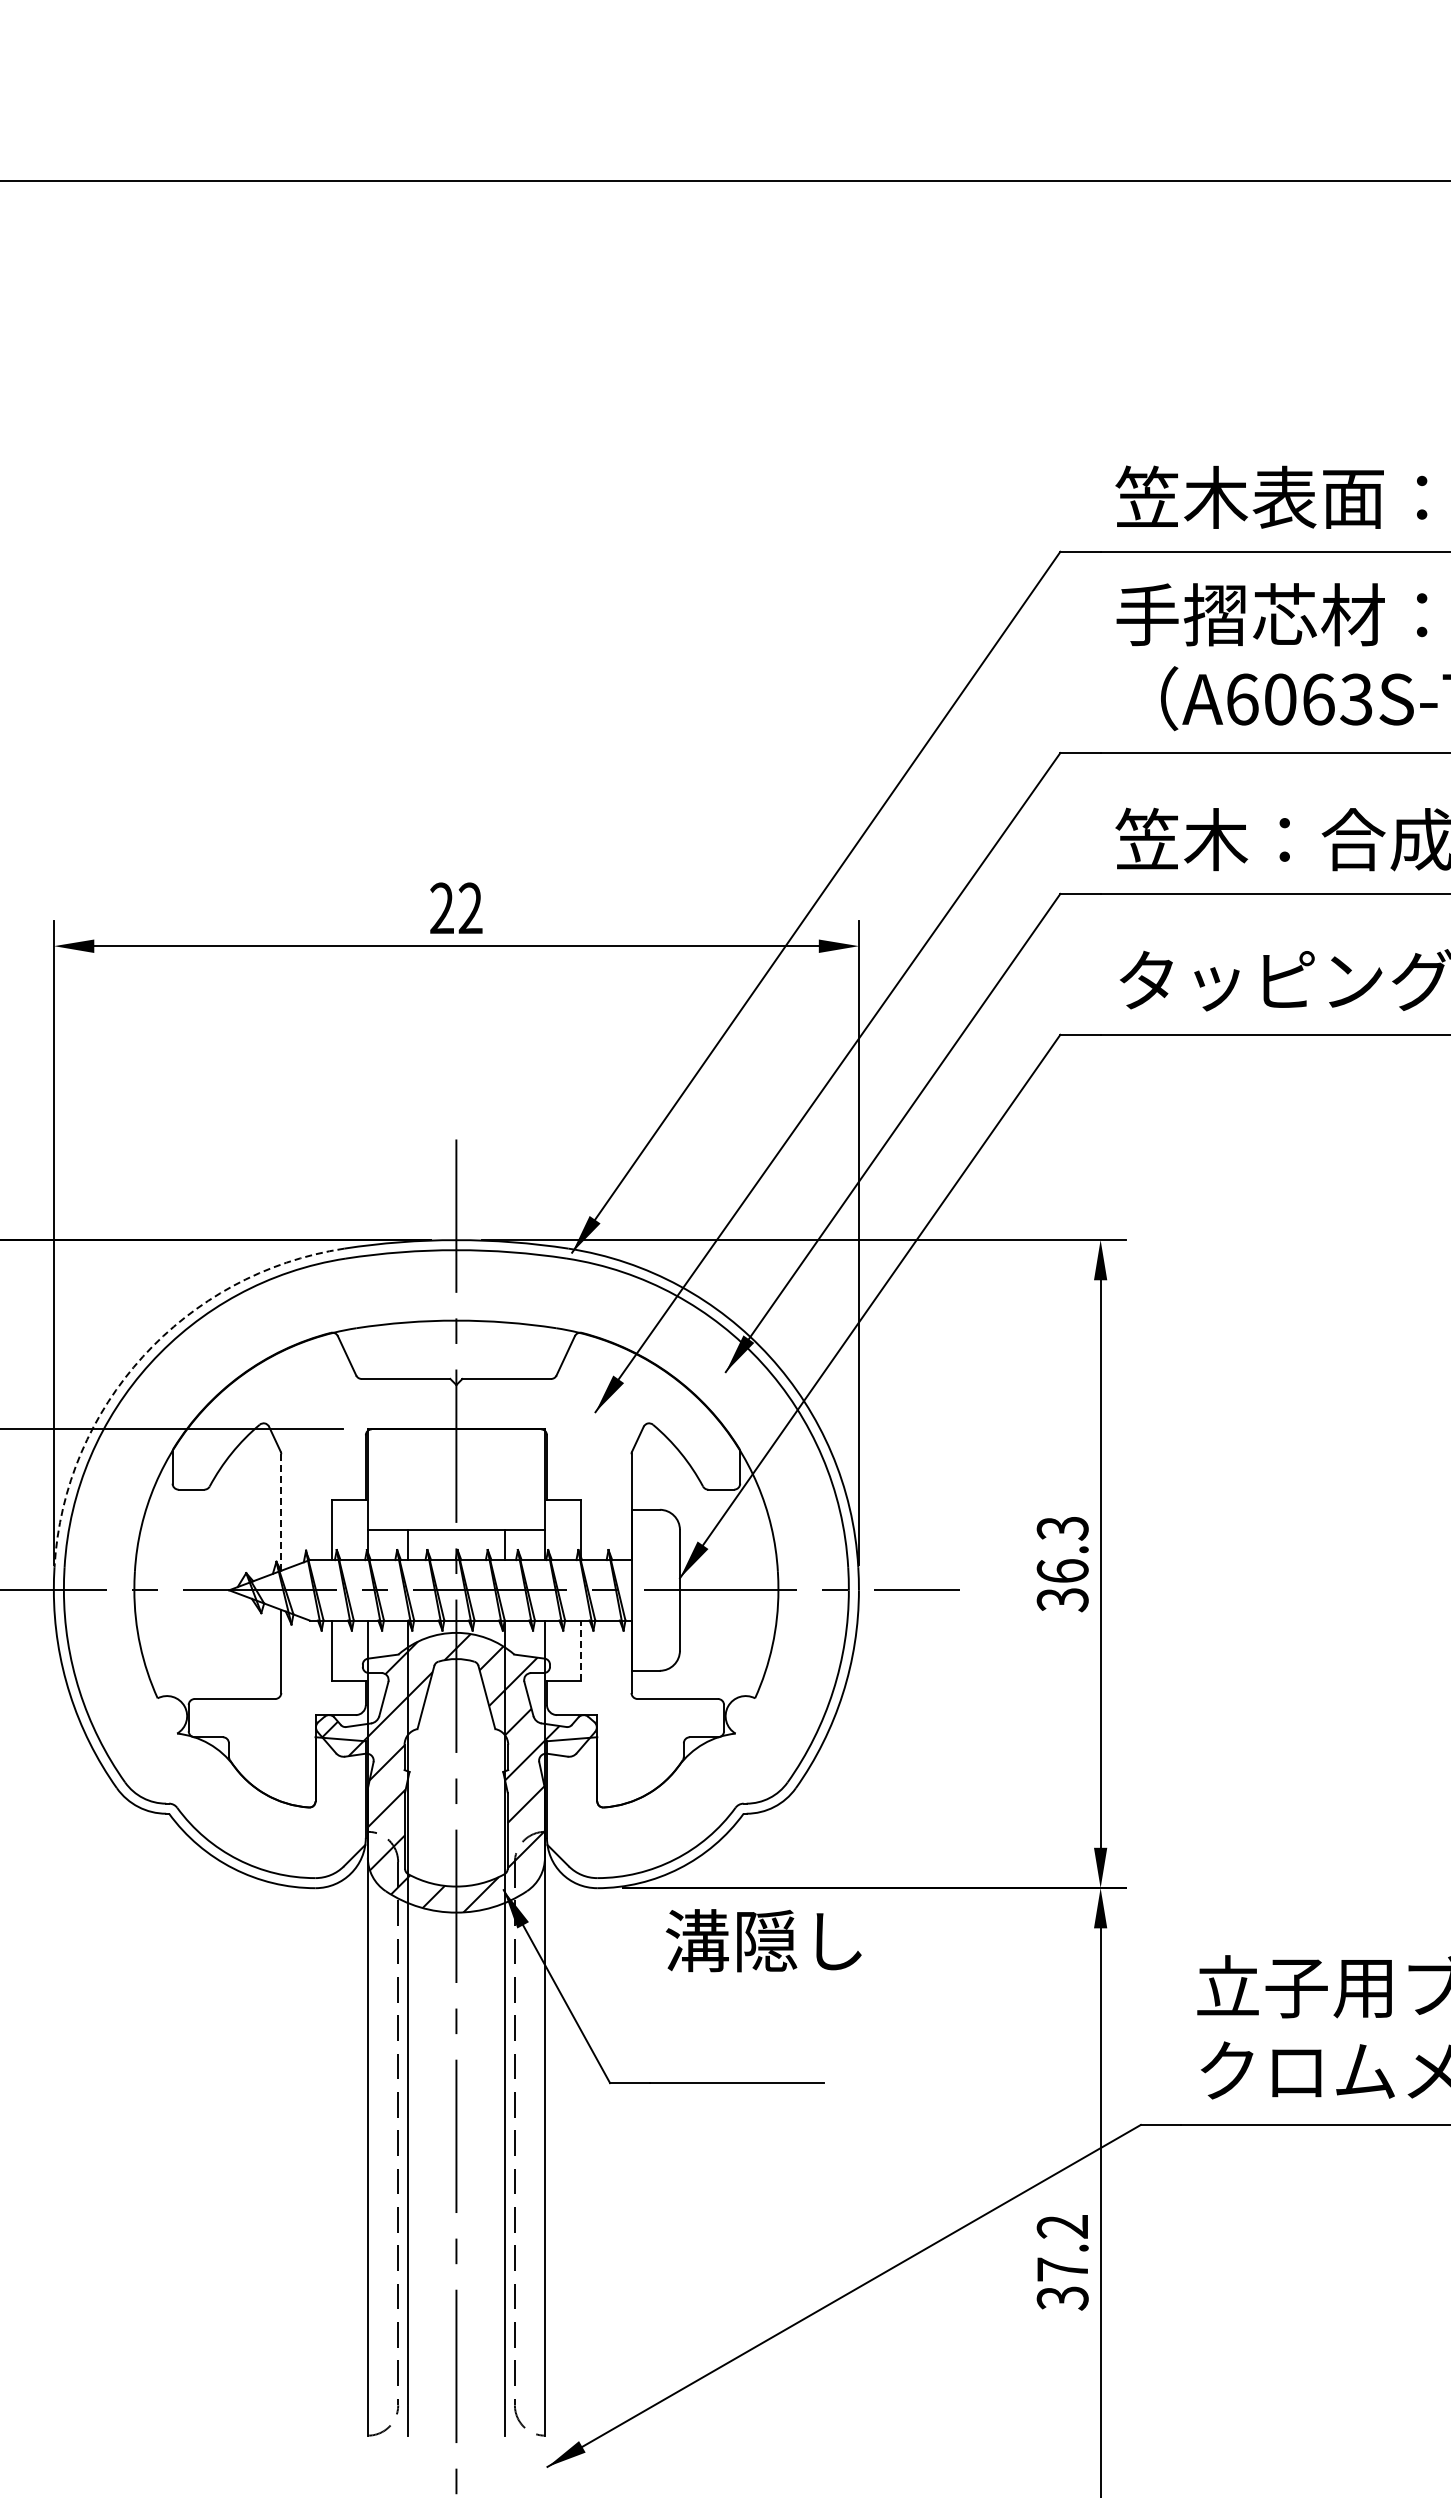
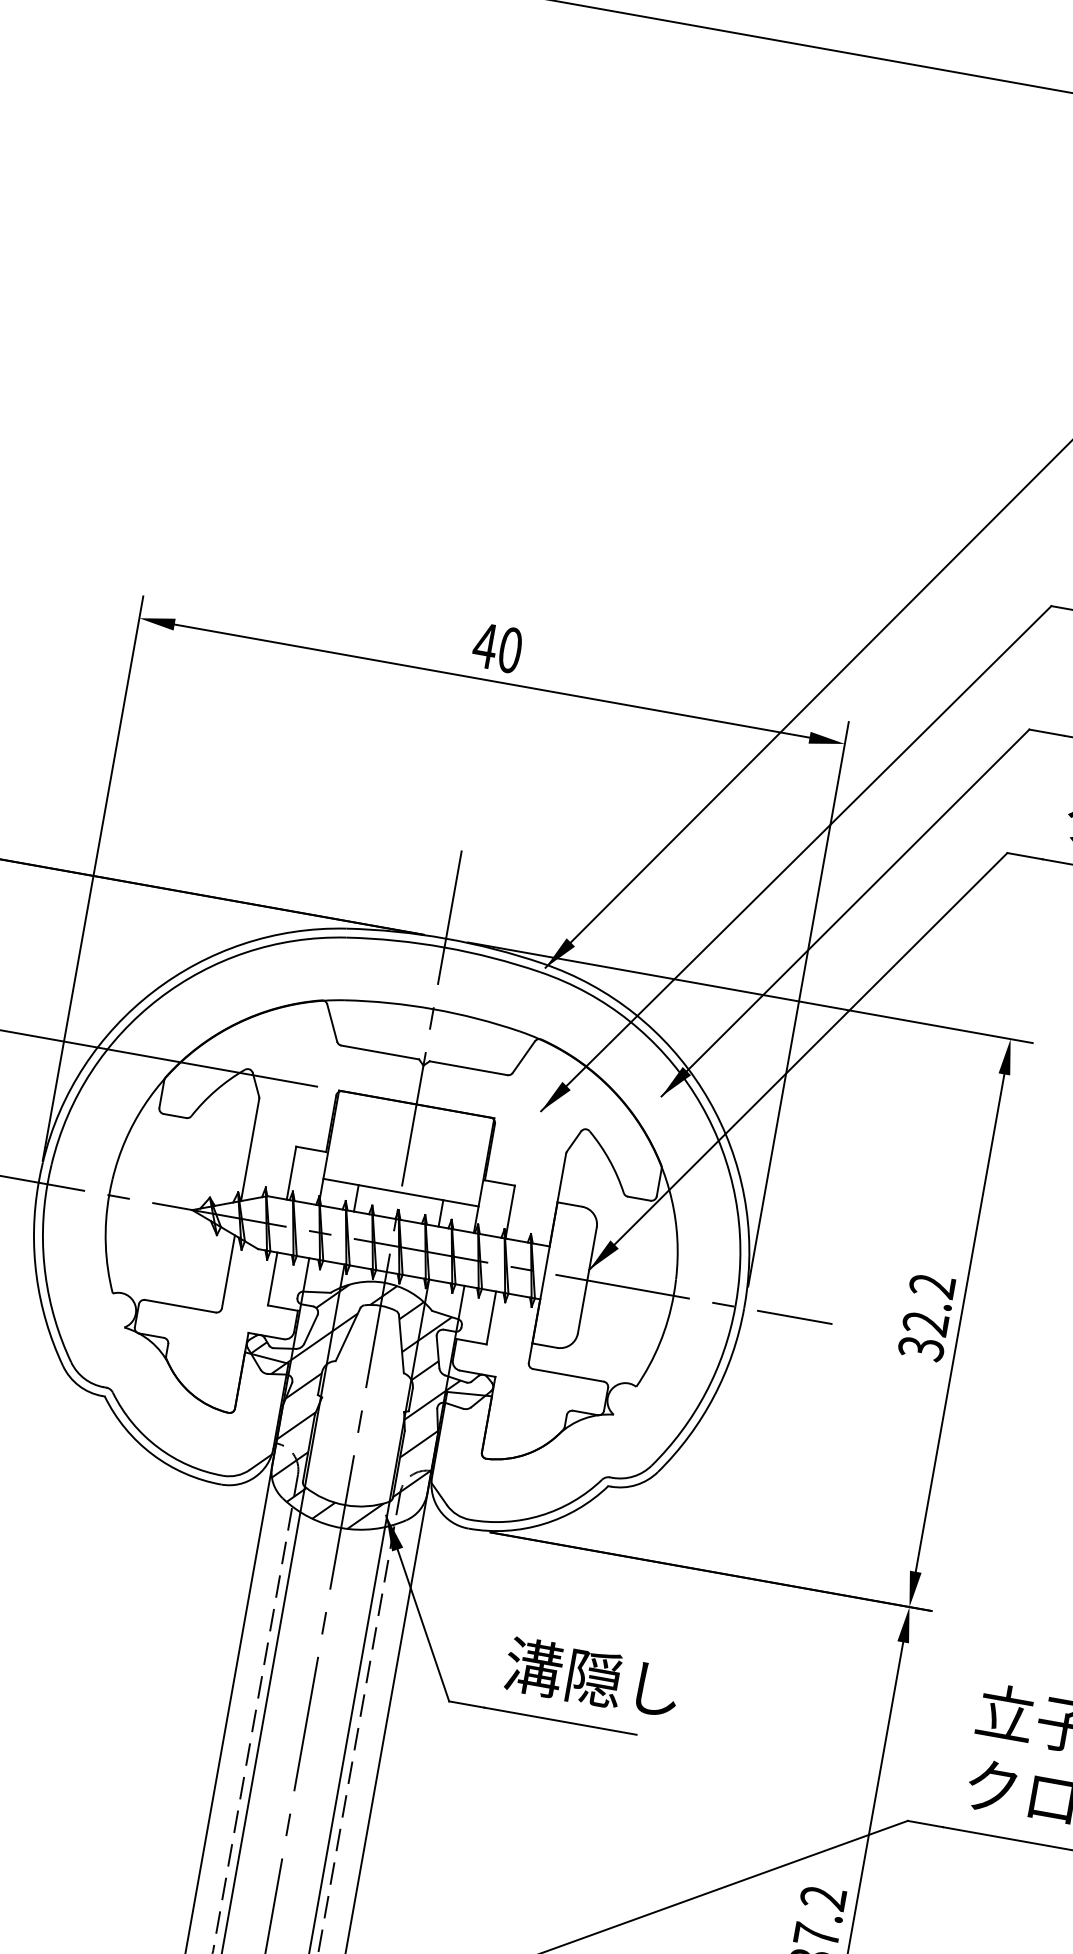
text: (455, 908) -> (497, 647), 22 -> 40
arc: (143, 1356) -> (153, 991), dashed -> solid
line: (281, 1511) -> (250, 1149), dashed -> solid
text: (1062, 1549) -> (928, 1304), 36.3 -> 32.2
line: (581, 1650) -> (491, 1317), dashed -> solid
text: (763, 1940) -> (592, 1677), moved

